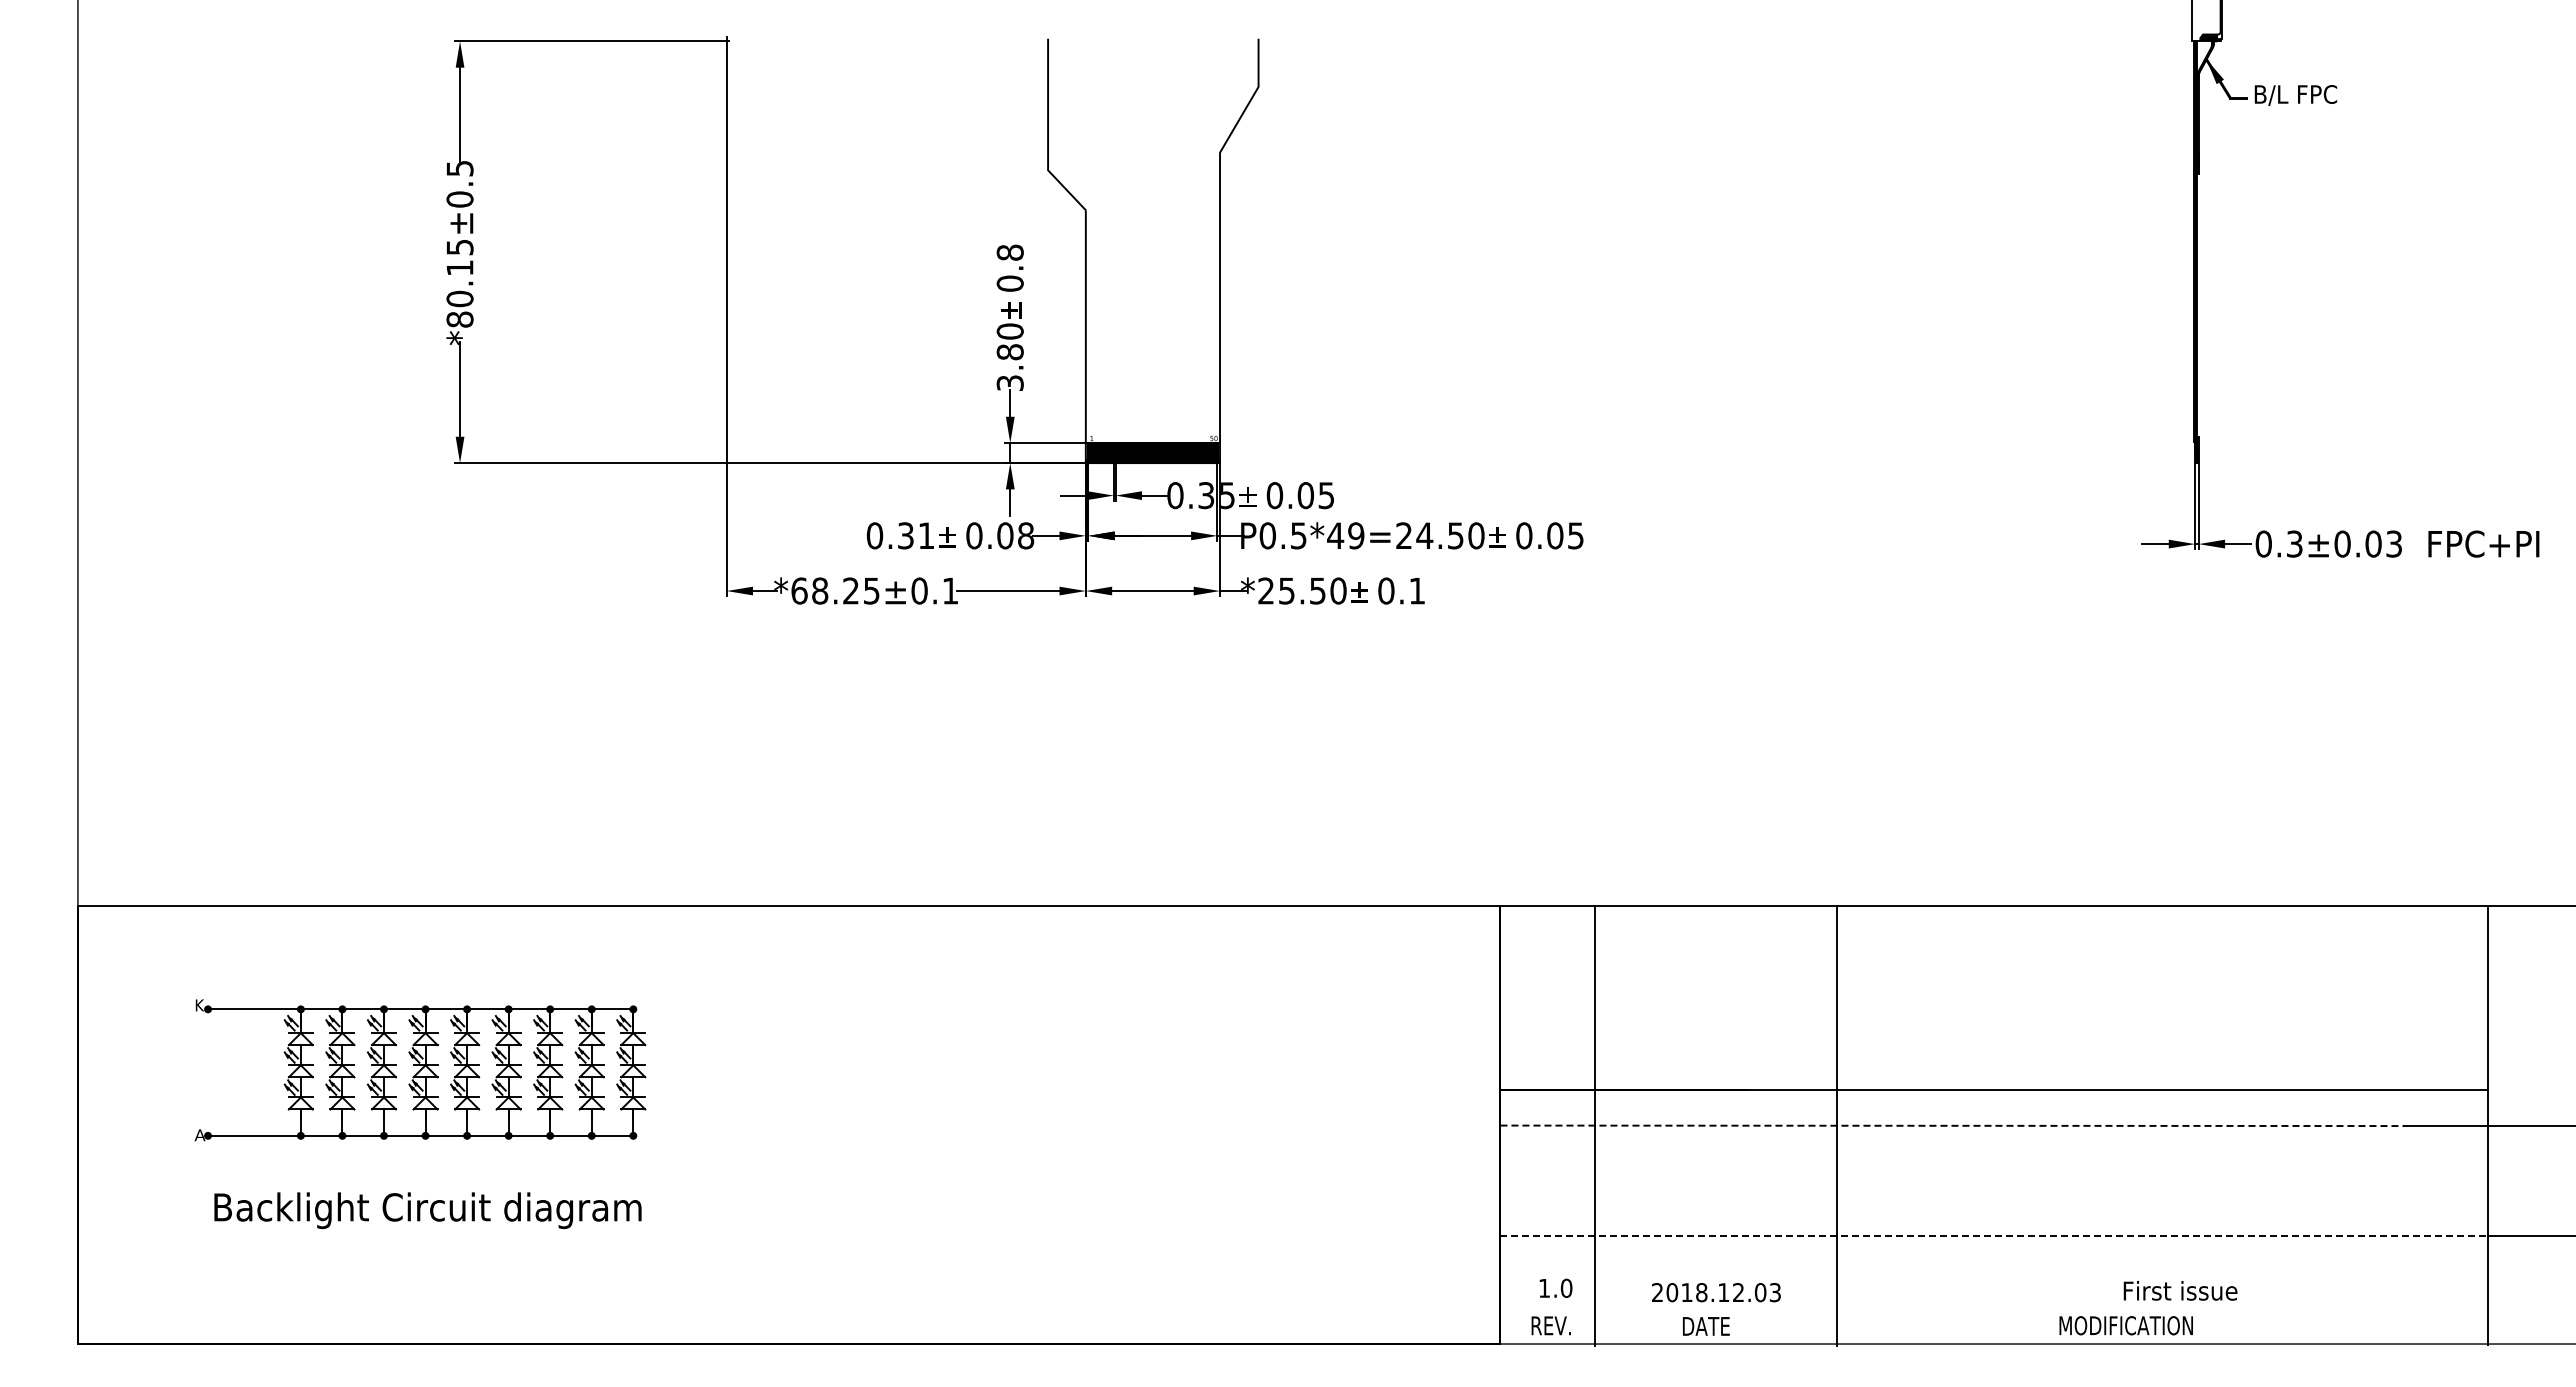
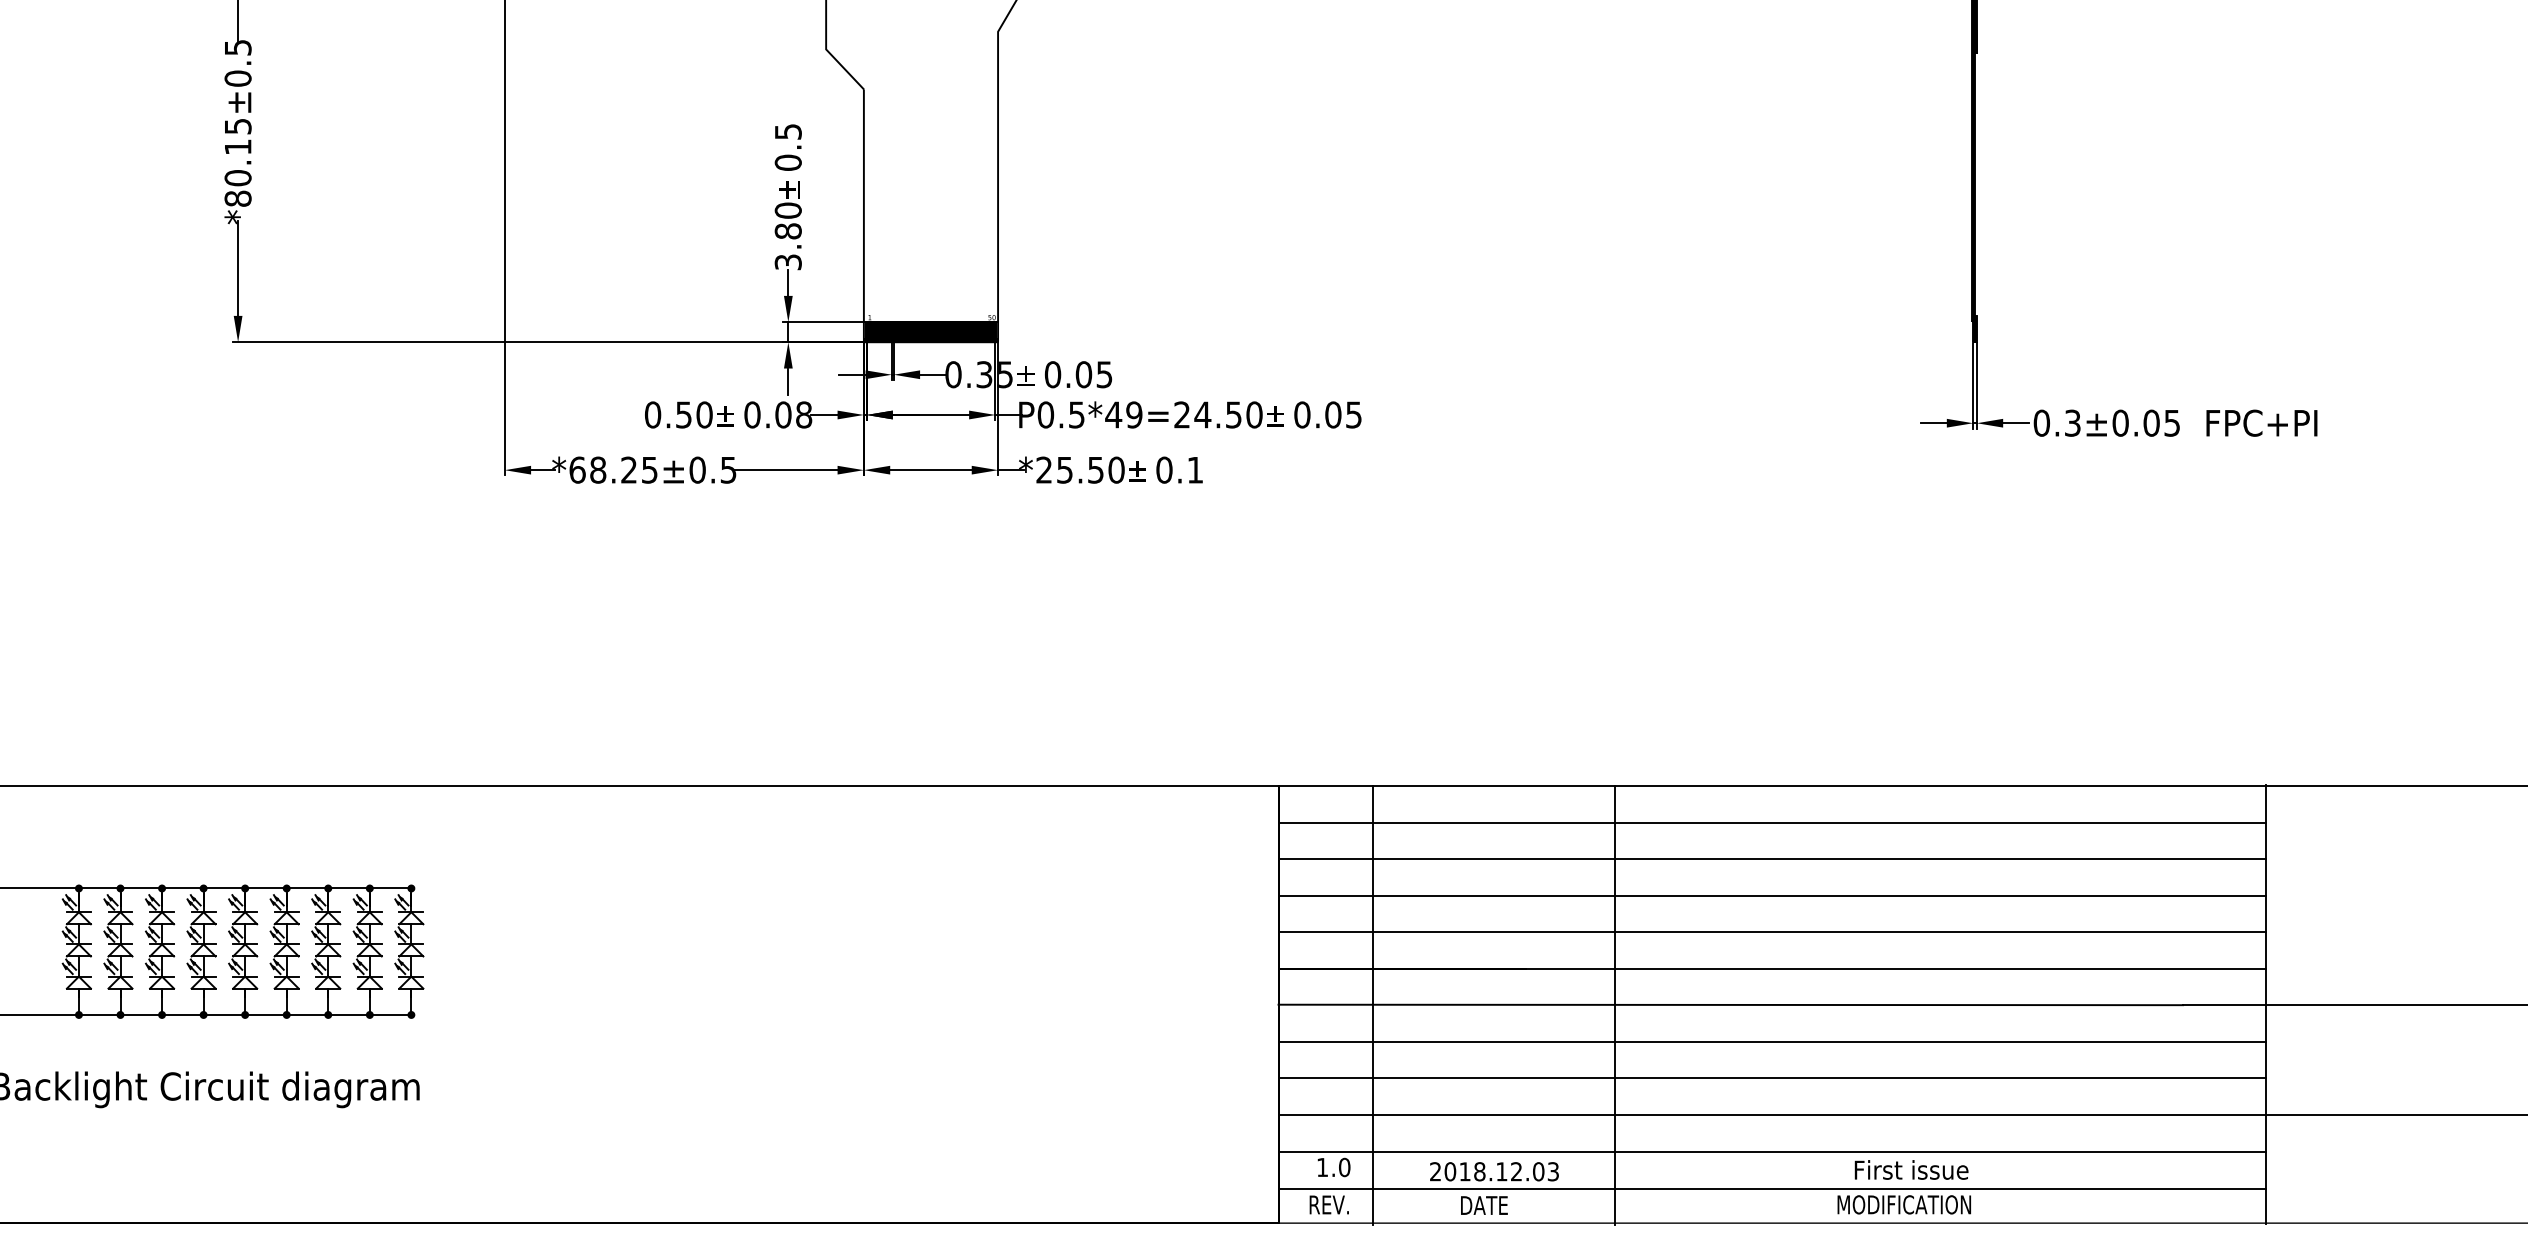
text: (1009, 252) -> (787, 131), 0.8 -> 0.5
text: (916, 535) -> (694, 414), 0.31 -> 0.50
text: (2394, 543) -> (2172, 422), 0.3±0.03 -> 0.3±0.05
text: (950, 590) -> (728, 469), *68.25±0.1 -> *68.25±0.5
line: (1994, 943) -> (1772, 822), added
line: (1994, 979) -> (1772, 858), added
line: (1994, 1016) -> (1772, 895), added
line: (1994, 1052) -> (1772, 931), added
line: (1953, 1125) -> (1731, 1004), dashed -> solid
line: (1994, 1163) -> (1772, 1042), added
line: (1994, 1199) -> (1772, 1078), added
line: (1994, 1236) -> (1772, 1115), dashed -> solid
line: (1994, 1272) -> (1772, 1151), added
text: (2180, 1290) -> (1911, 1169), moved
line: (1994, 1309) -> (1772, 1188), added

